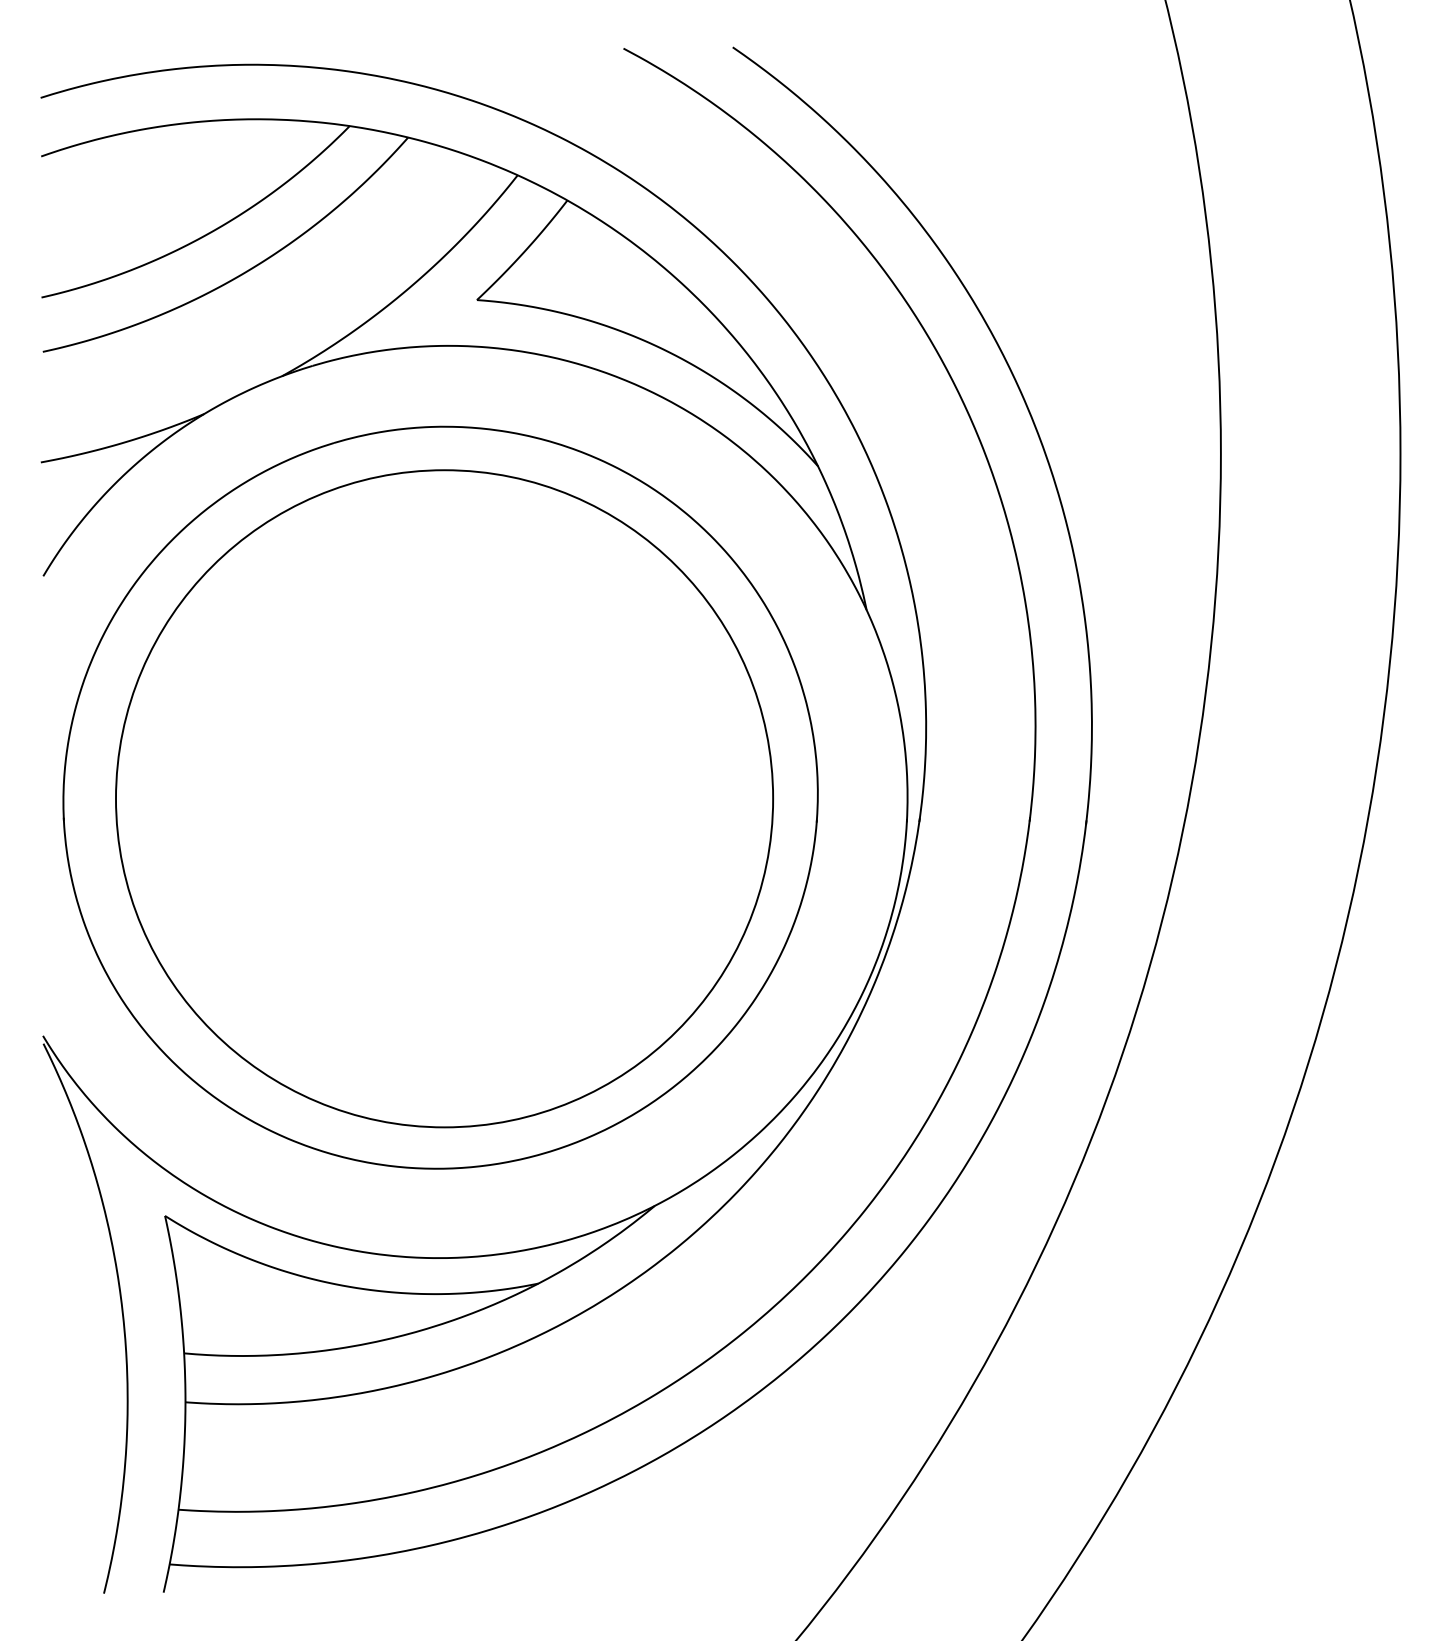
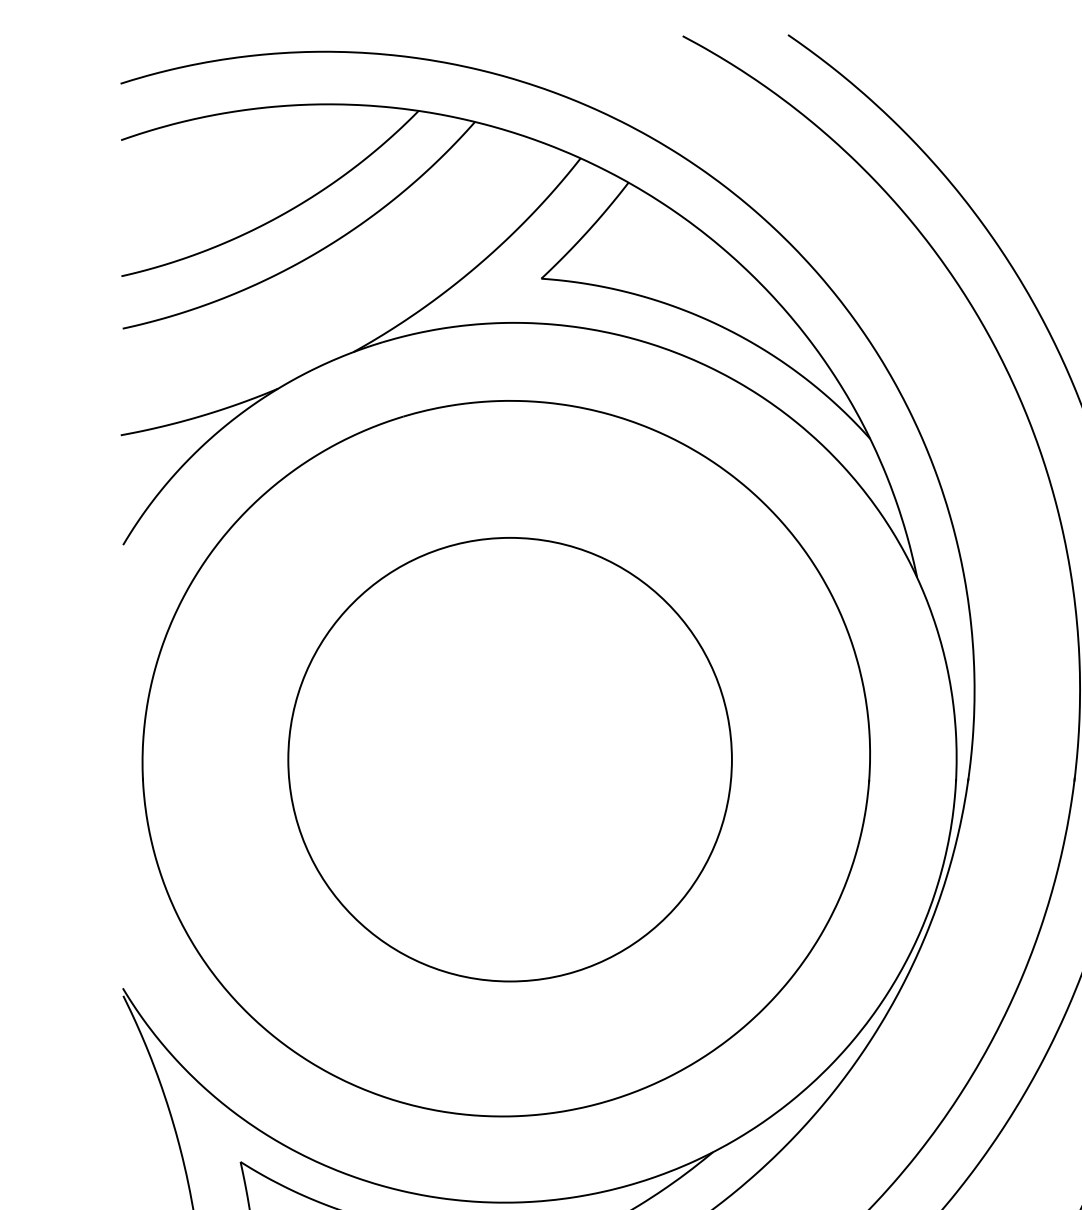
circle: (444, 798) -> (510, 759), size x0.7

